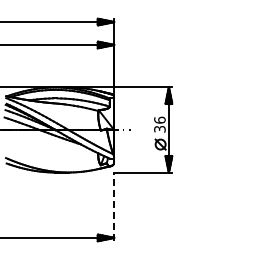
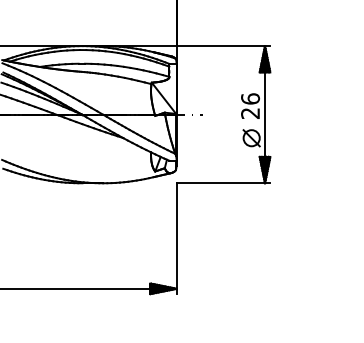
text: (159, 129) -> (249, 113), 36 -> 26
line: (114, 206) -> (177, 238), dashed -> solid

